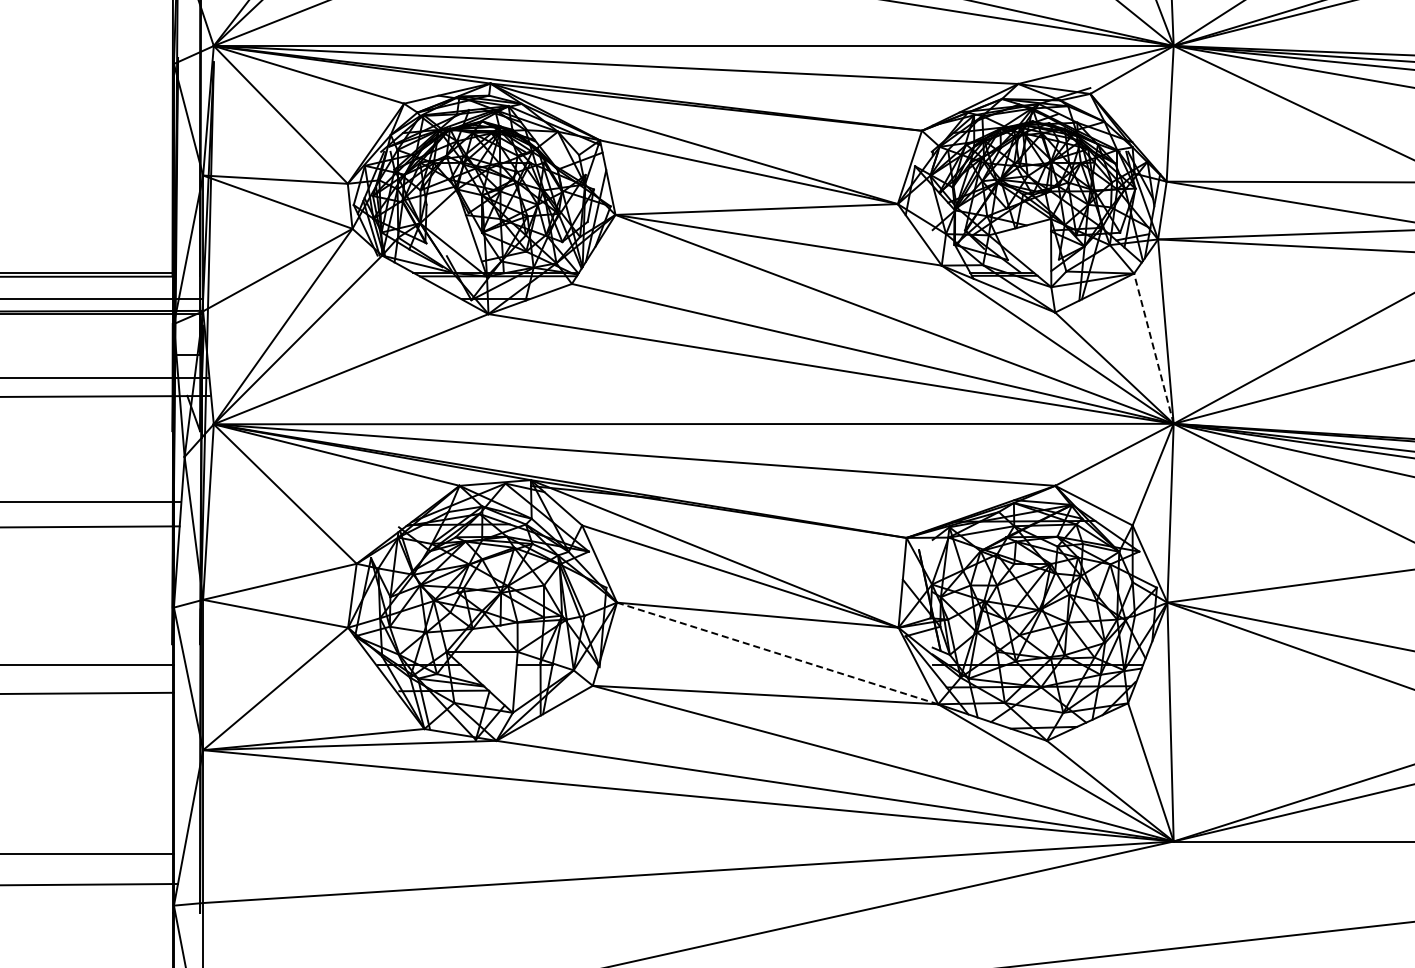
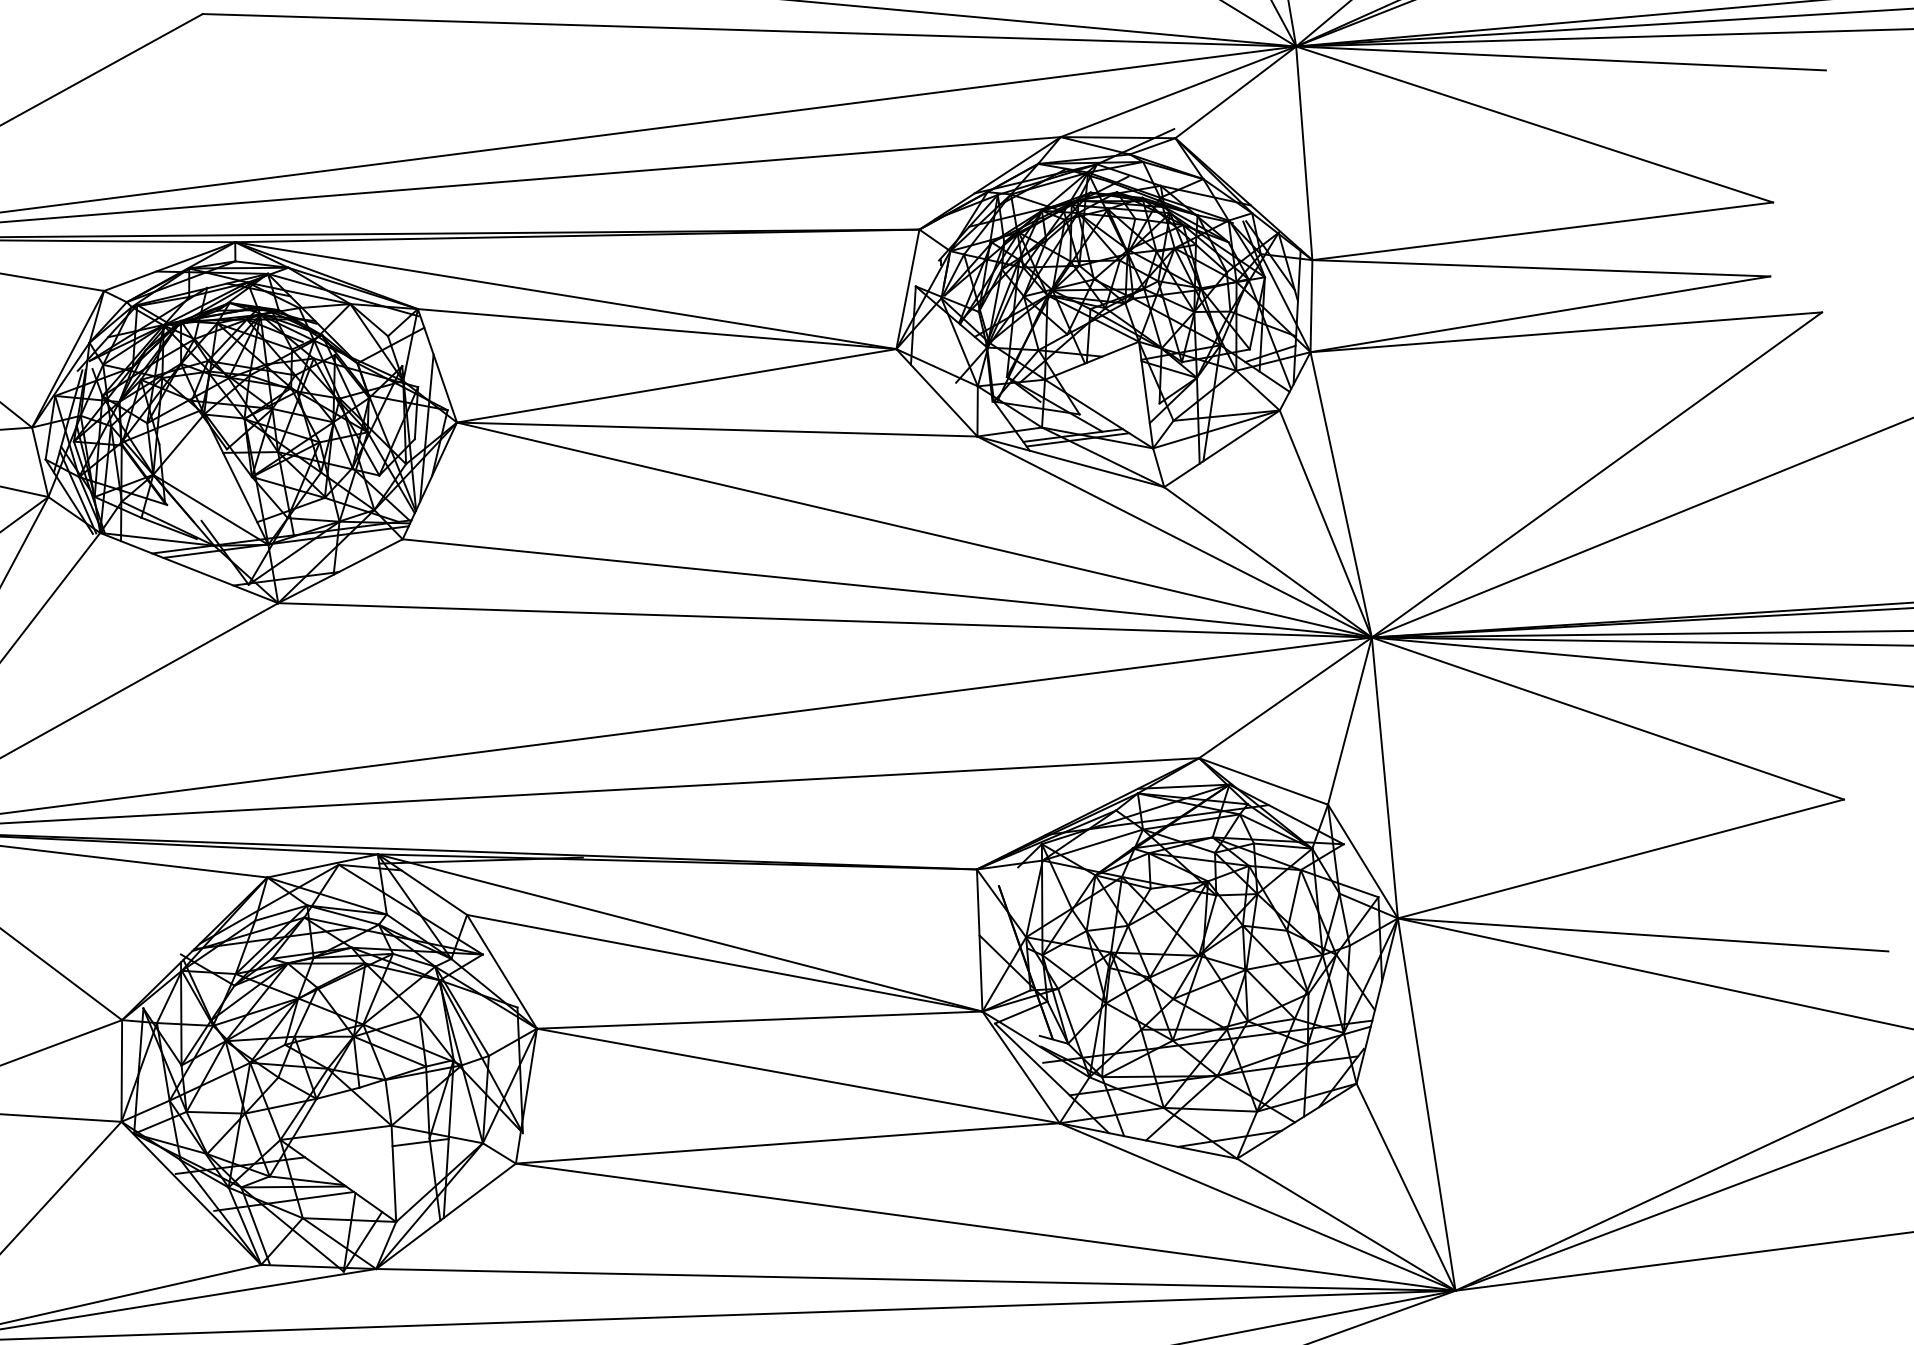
line: (1153, 348) -> (1325, 523), dashed -> solid
line: (778, 653) -> (799, 1075), dashed -> solid

